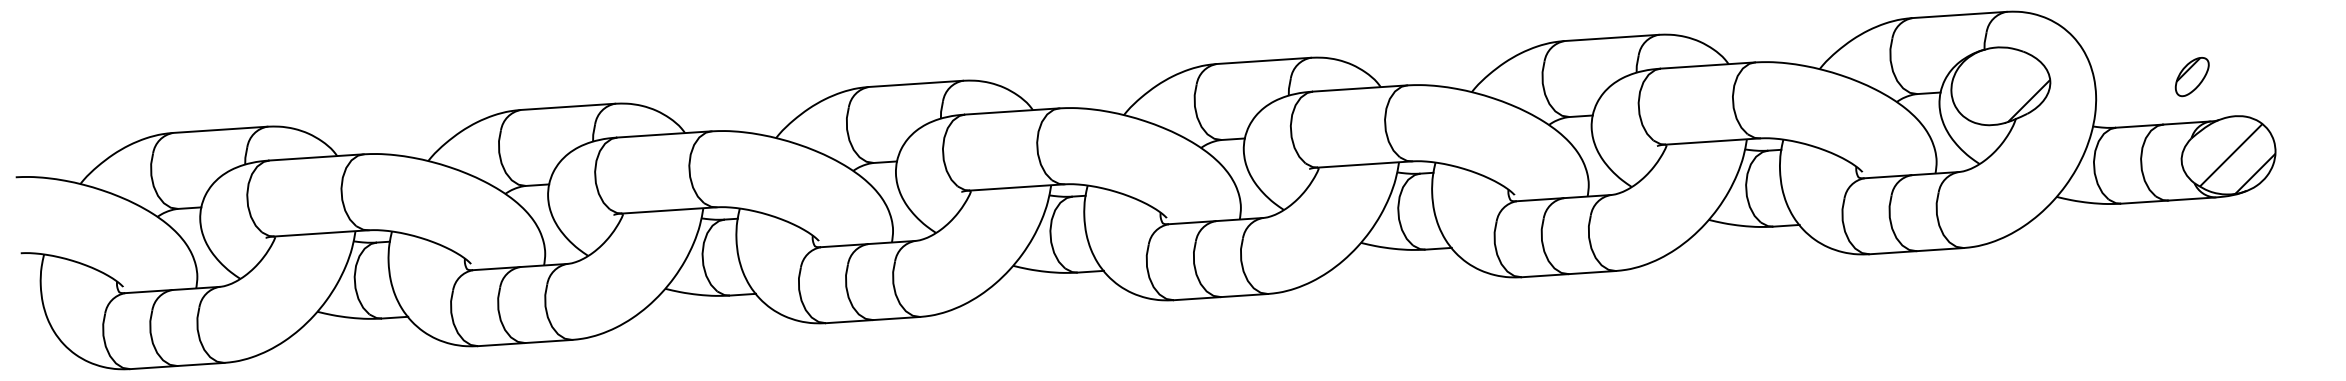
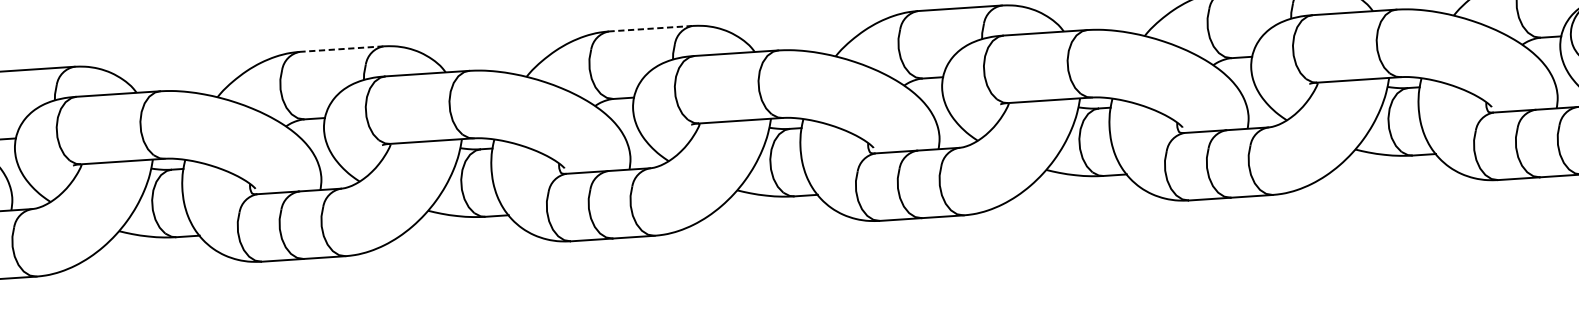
line: (915, 83) -> (650, 28), solid -> dashed
line: (567, 106) -> (341, 48), solid -> dashed

